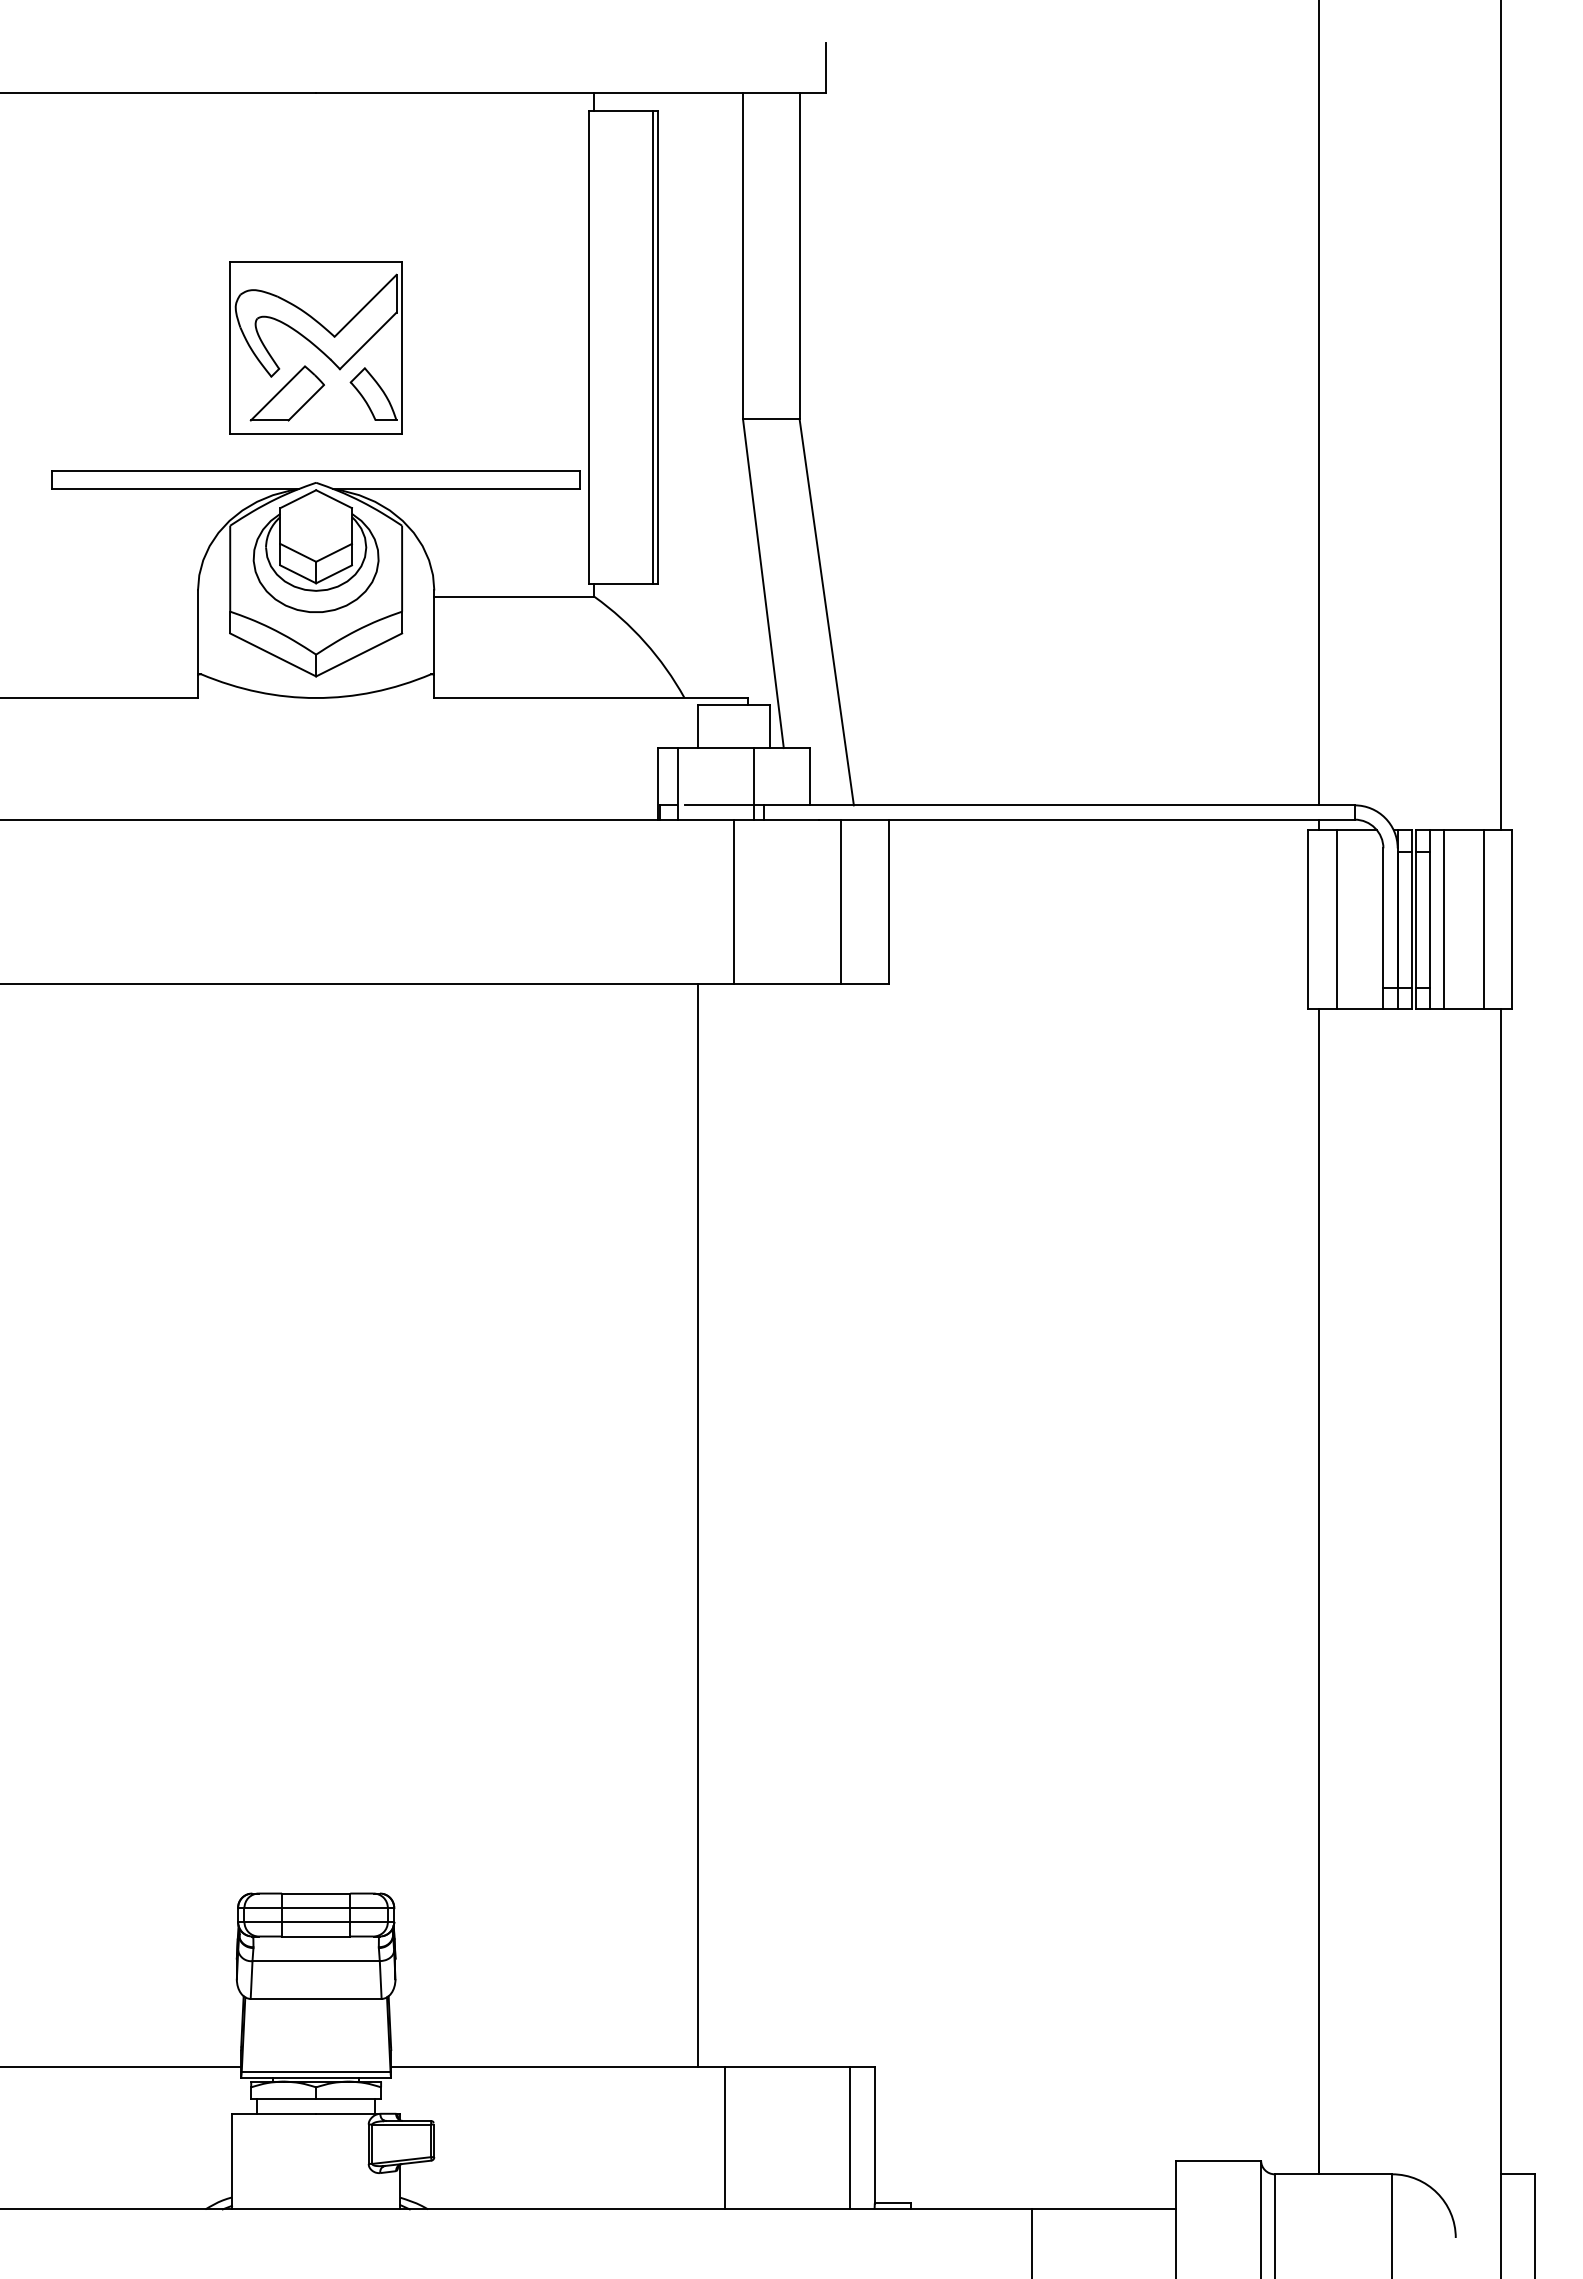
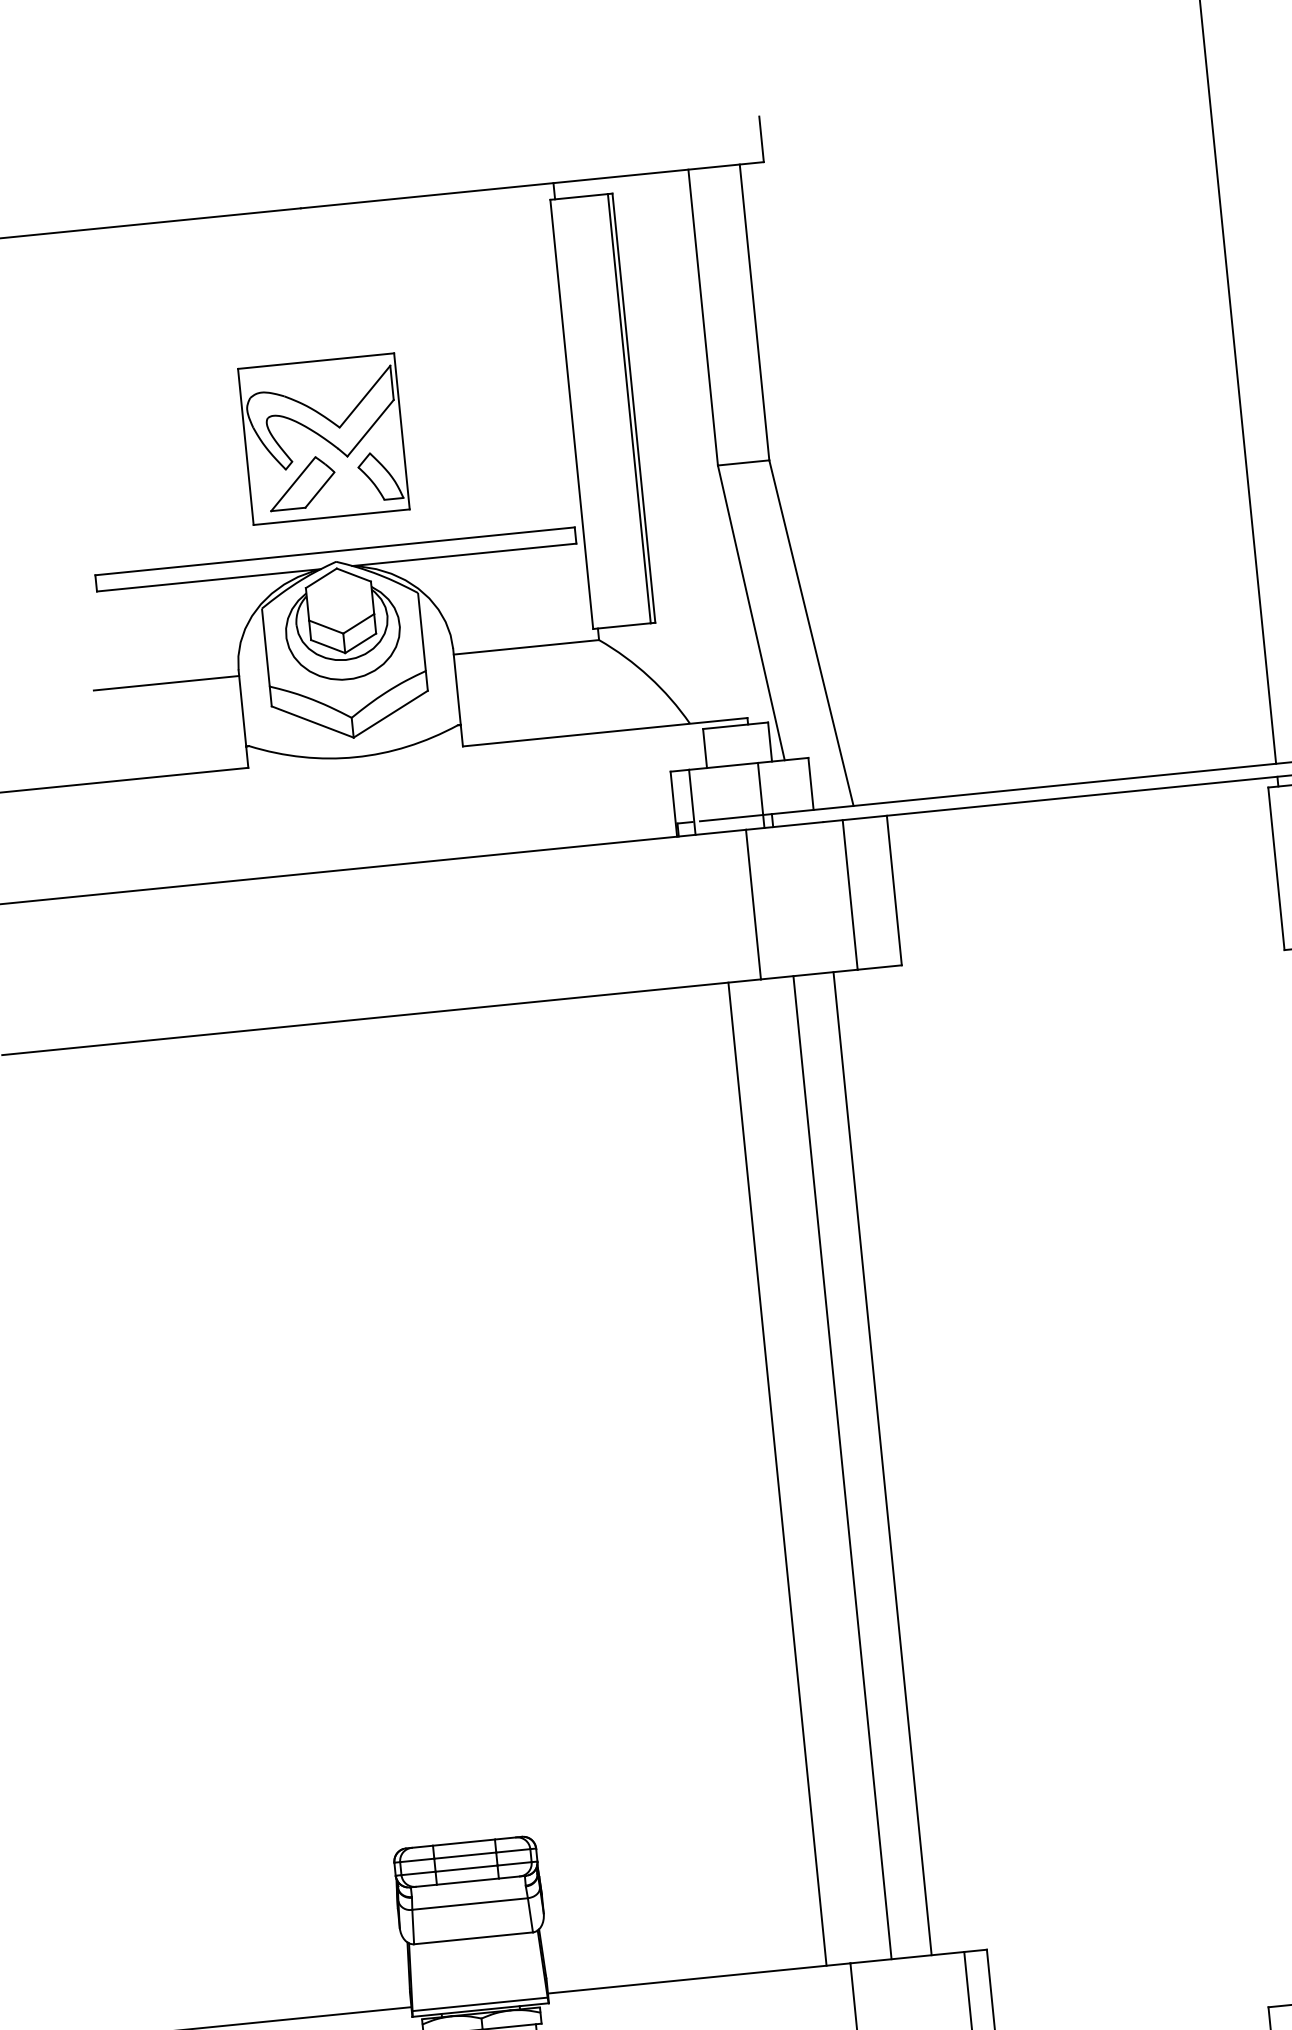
line: (117, 596) -> (166, 683), added
line: (769, 1525) -> (842, 1467), added
line: (813, 1525) -> (882, 1463), added

